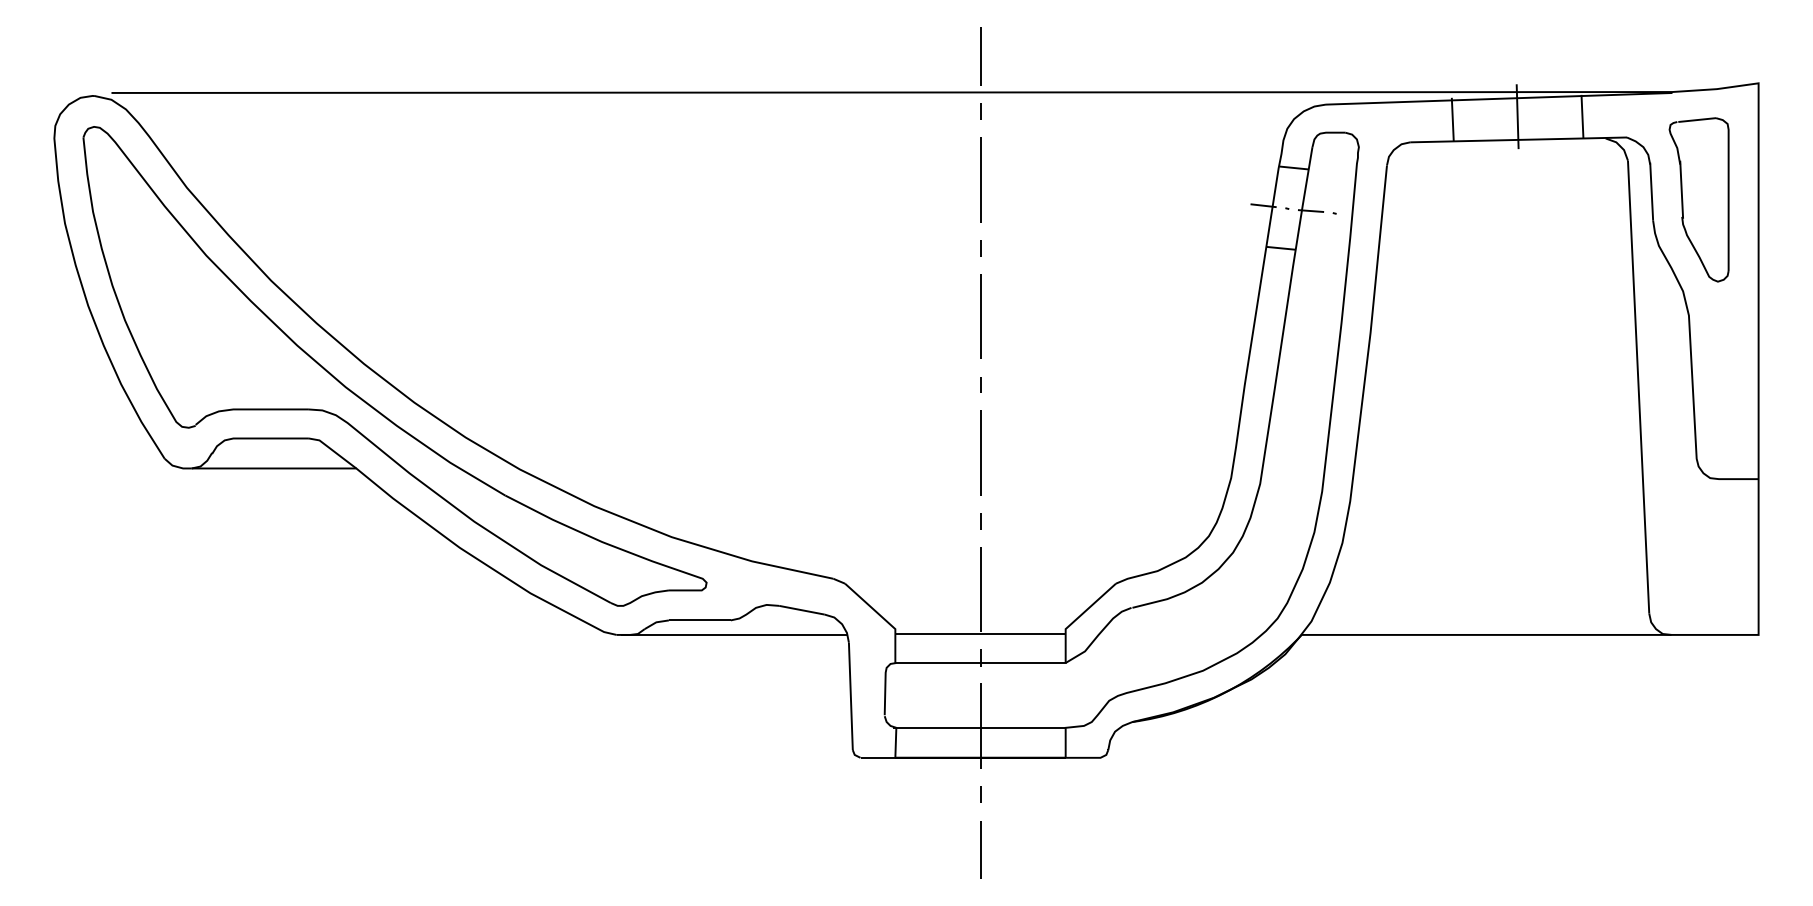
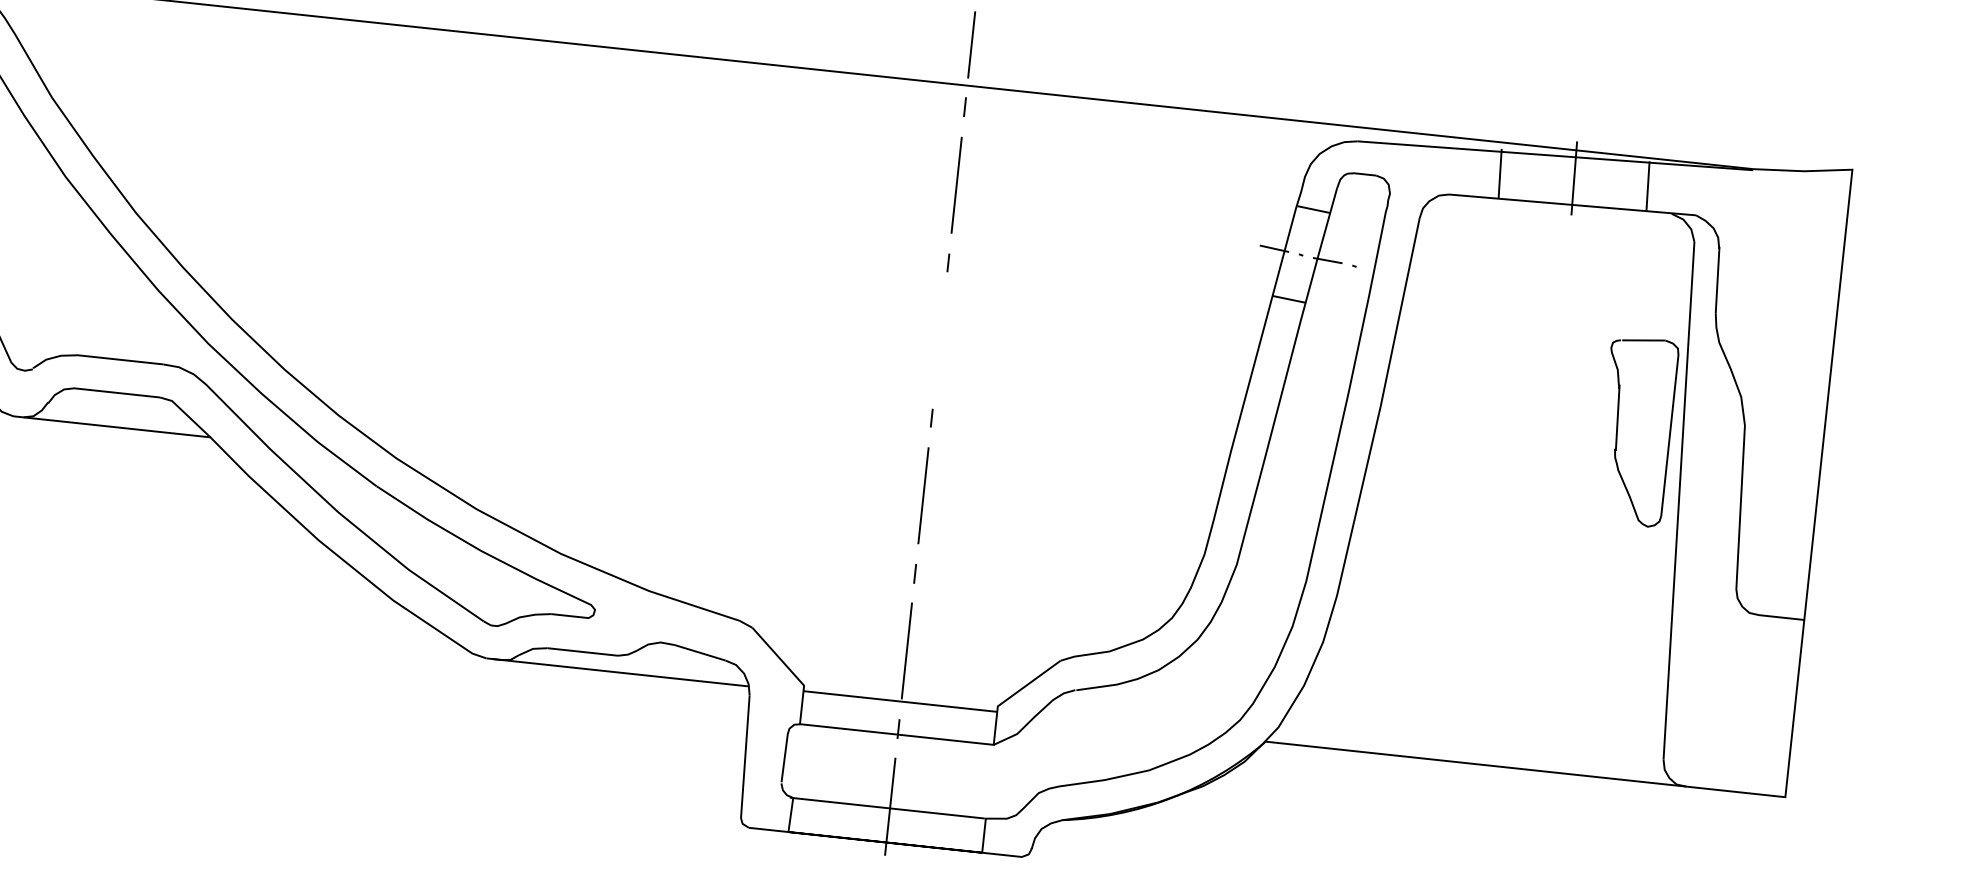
part: (1698, 199) -> (1635, 430), moved
line: (980, 316) -> (938, 340), removed

